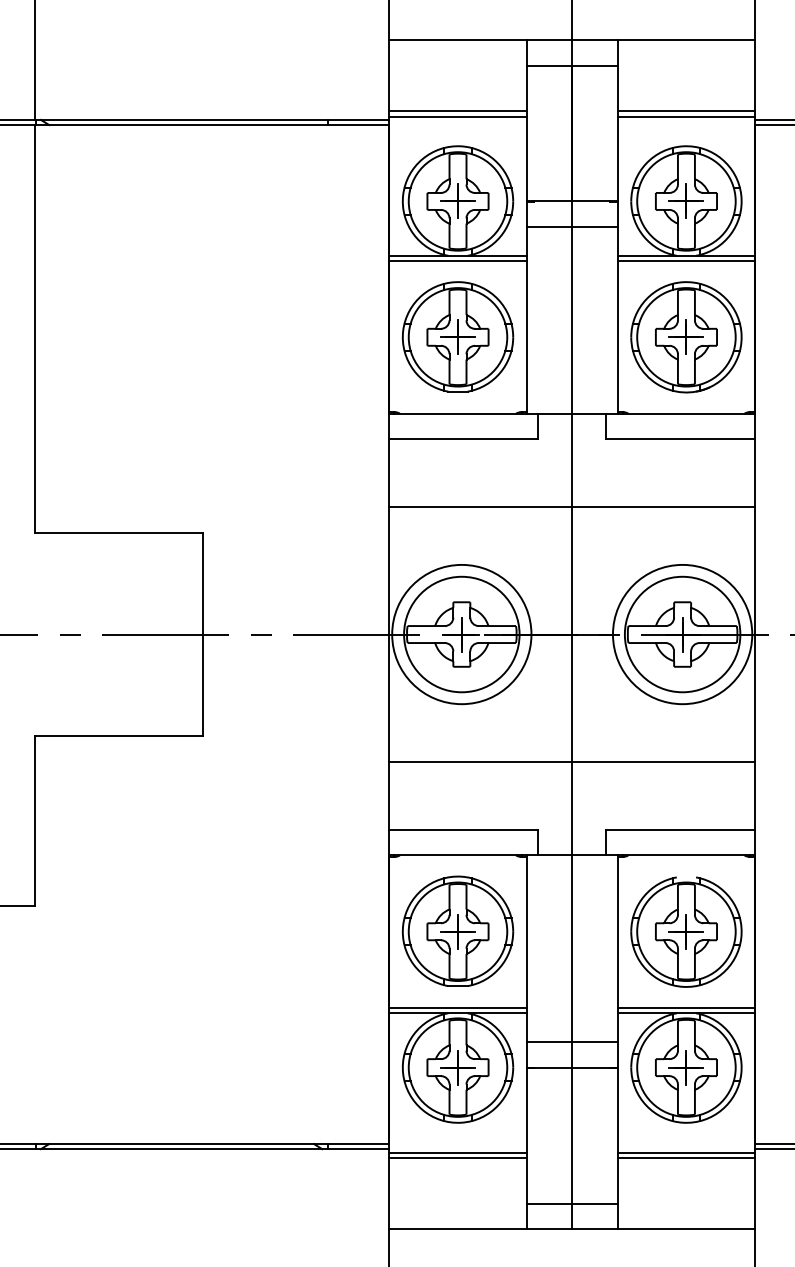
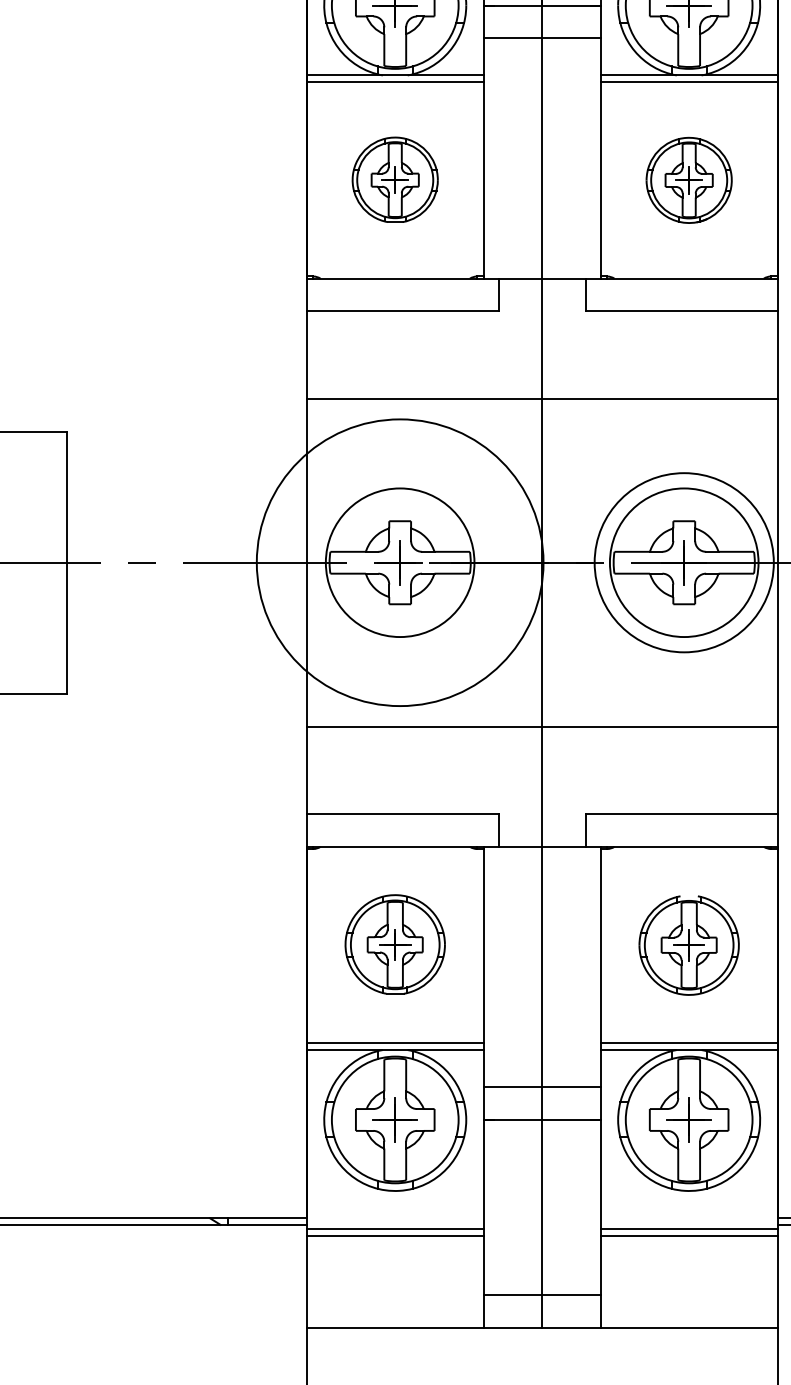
part: (457, 336) -> (394, 179), size x0.6
part: (686, 337) -> (689, 180), size x0.6
circle: (461, 634) -> (399, 562), size x1.6
part: (457, 930) -> (394, 943), size x0.7
part: (686, 931) -> (689, 944), size x0.7

